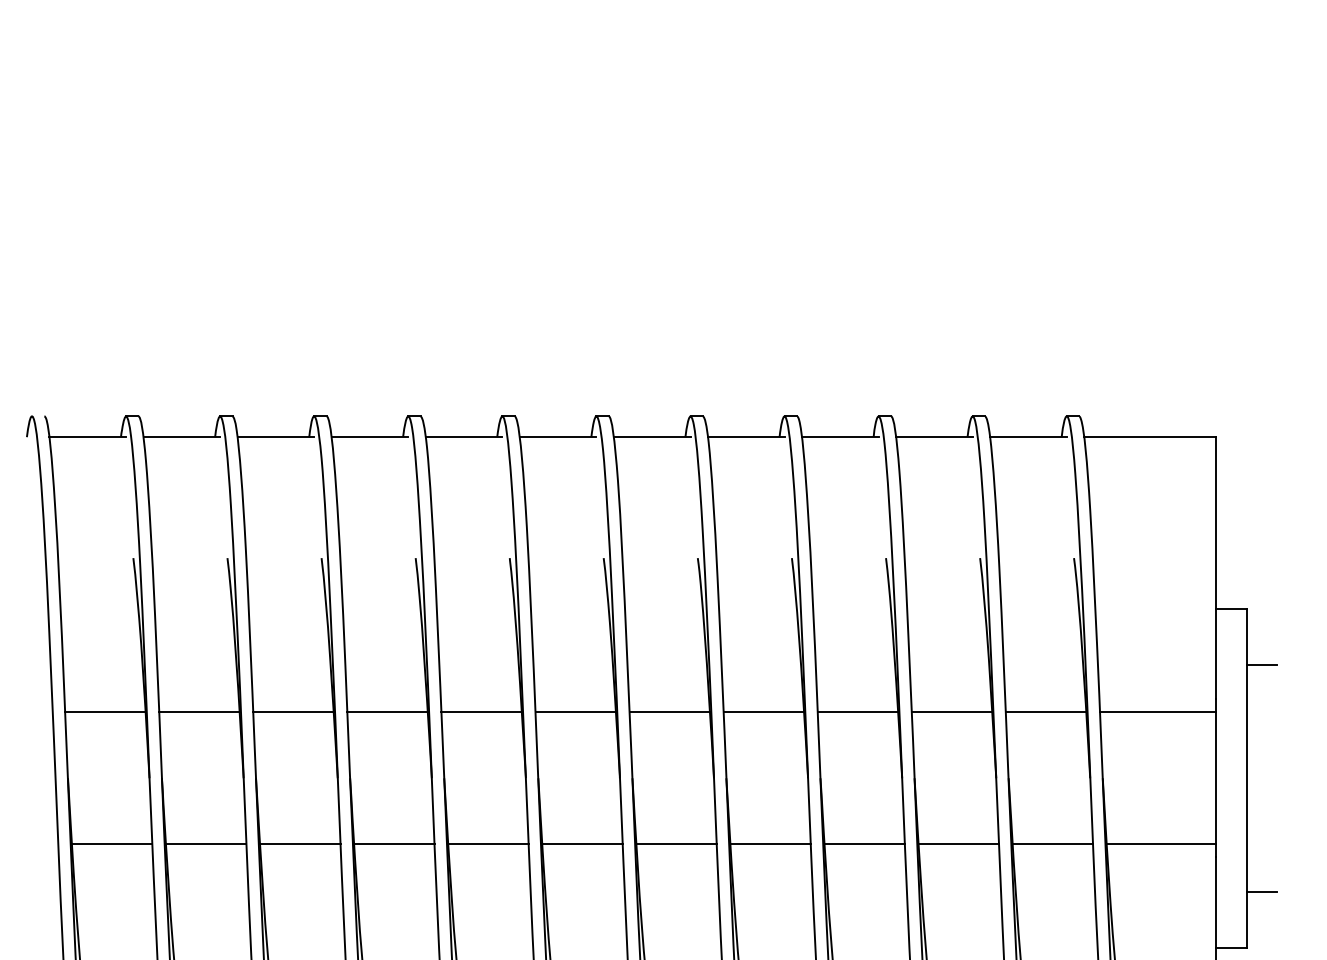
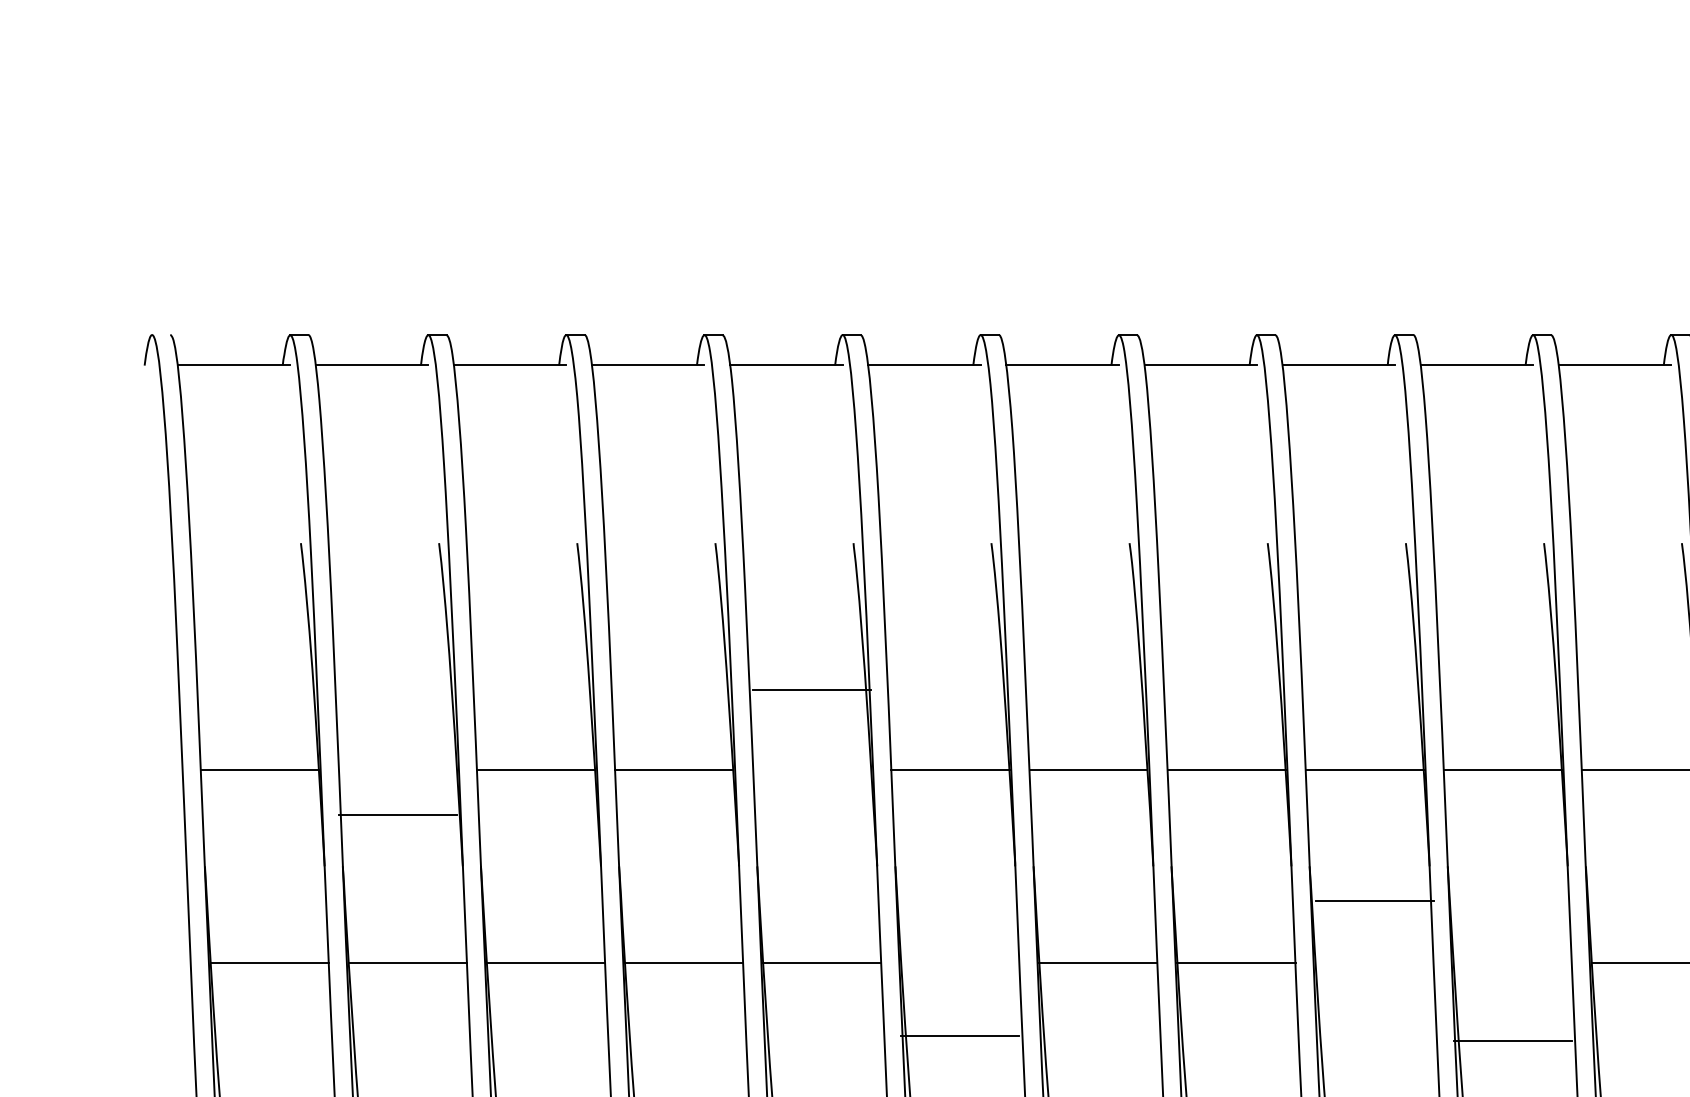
line: (199, 712) -> (398, 815), moved
line: (481, 712) -> (812, 690), moved
line: (582, 844) -> (960, 1036), moved
line: (864, 844) -> (1374, 901), moved
line: (958, 844) -> (1512, 1041), moved

